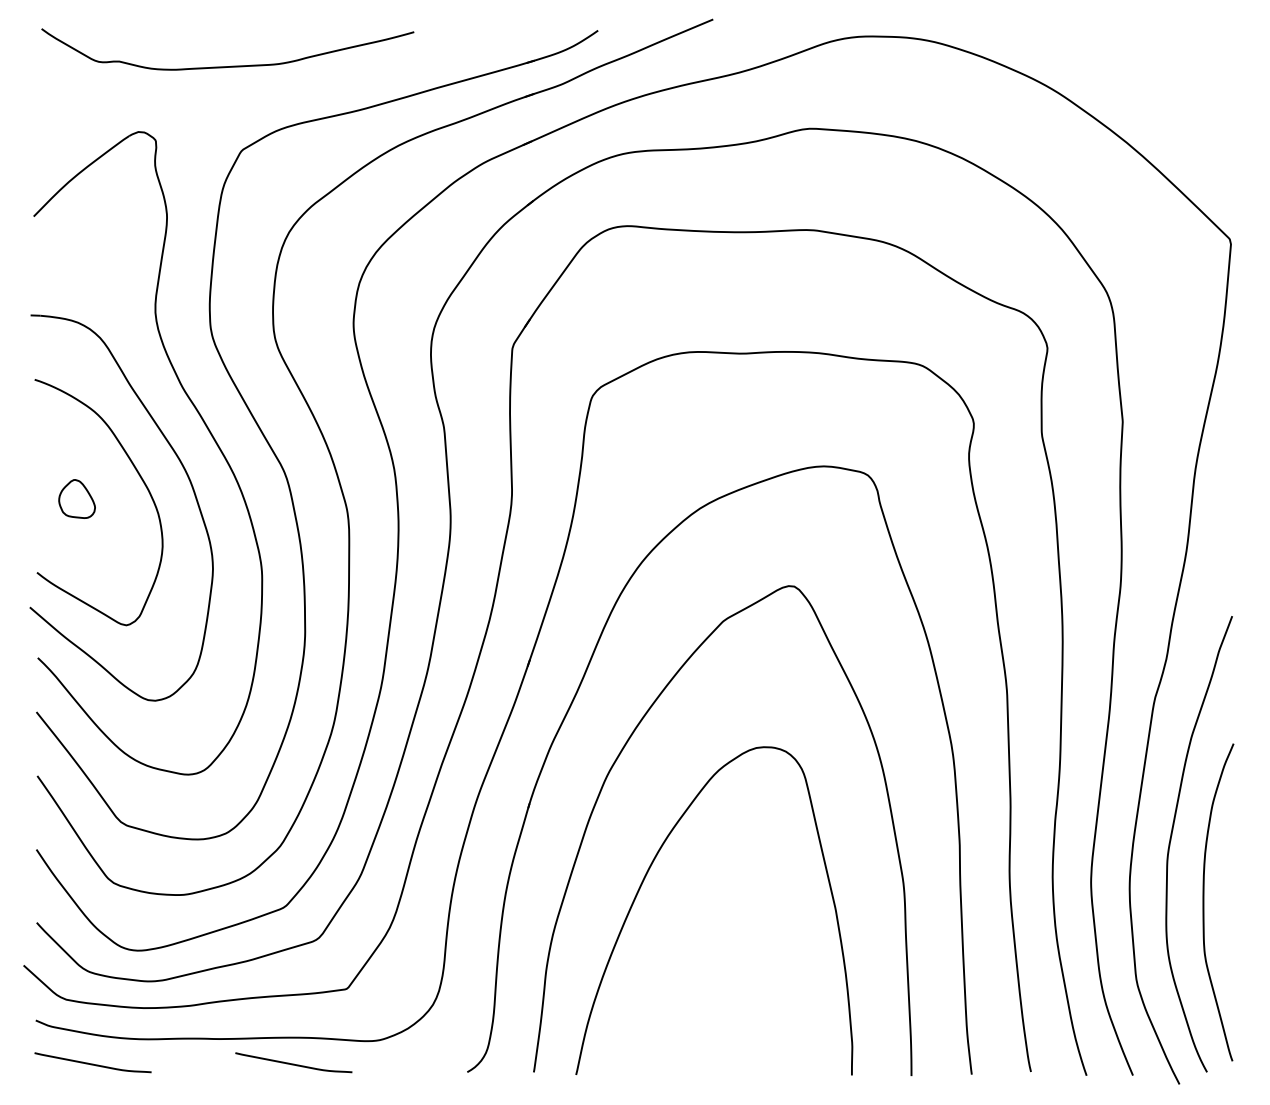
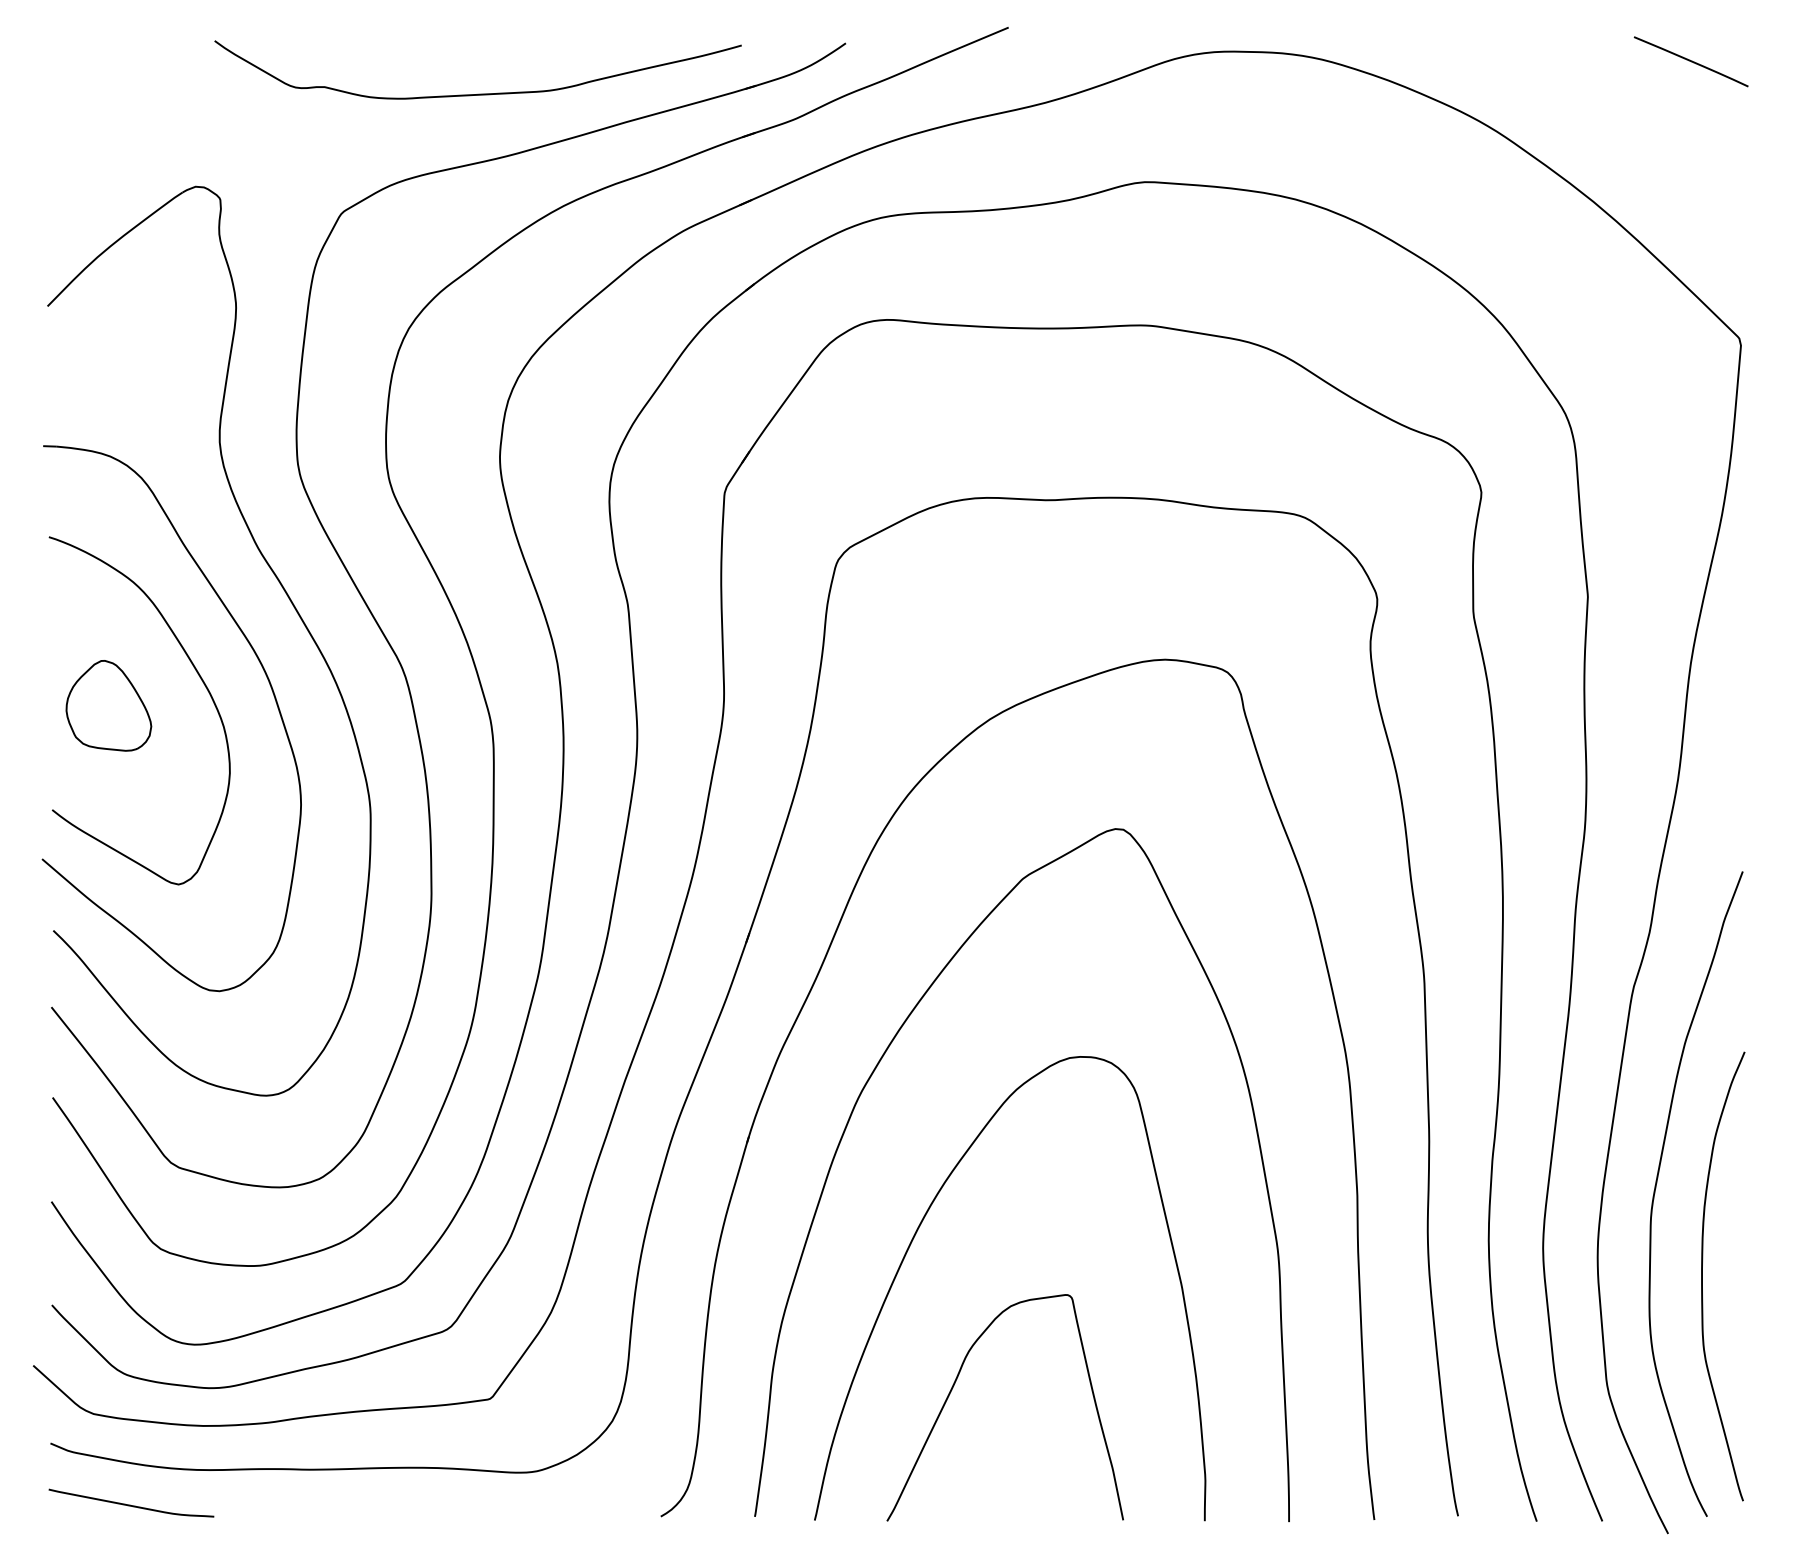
line: (1195, 43) -> (1690, 61), added
curve: (228, 66) -> (478, 93), moved
part: (76, 498) -> (108, 705), size x1.67
curve: (674, 981) -> (953, 1388), added
curve: (293, 1063) -> (414, 1504), removed

